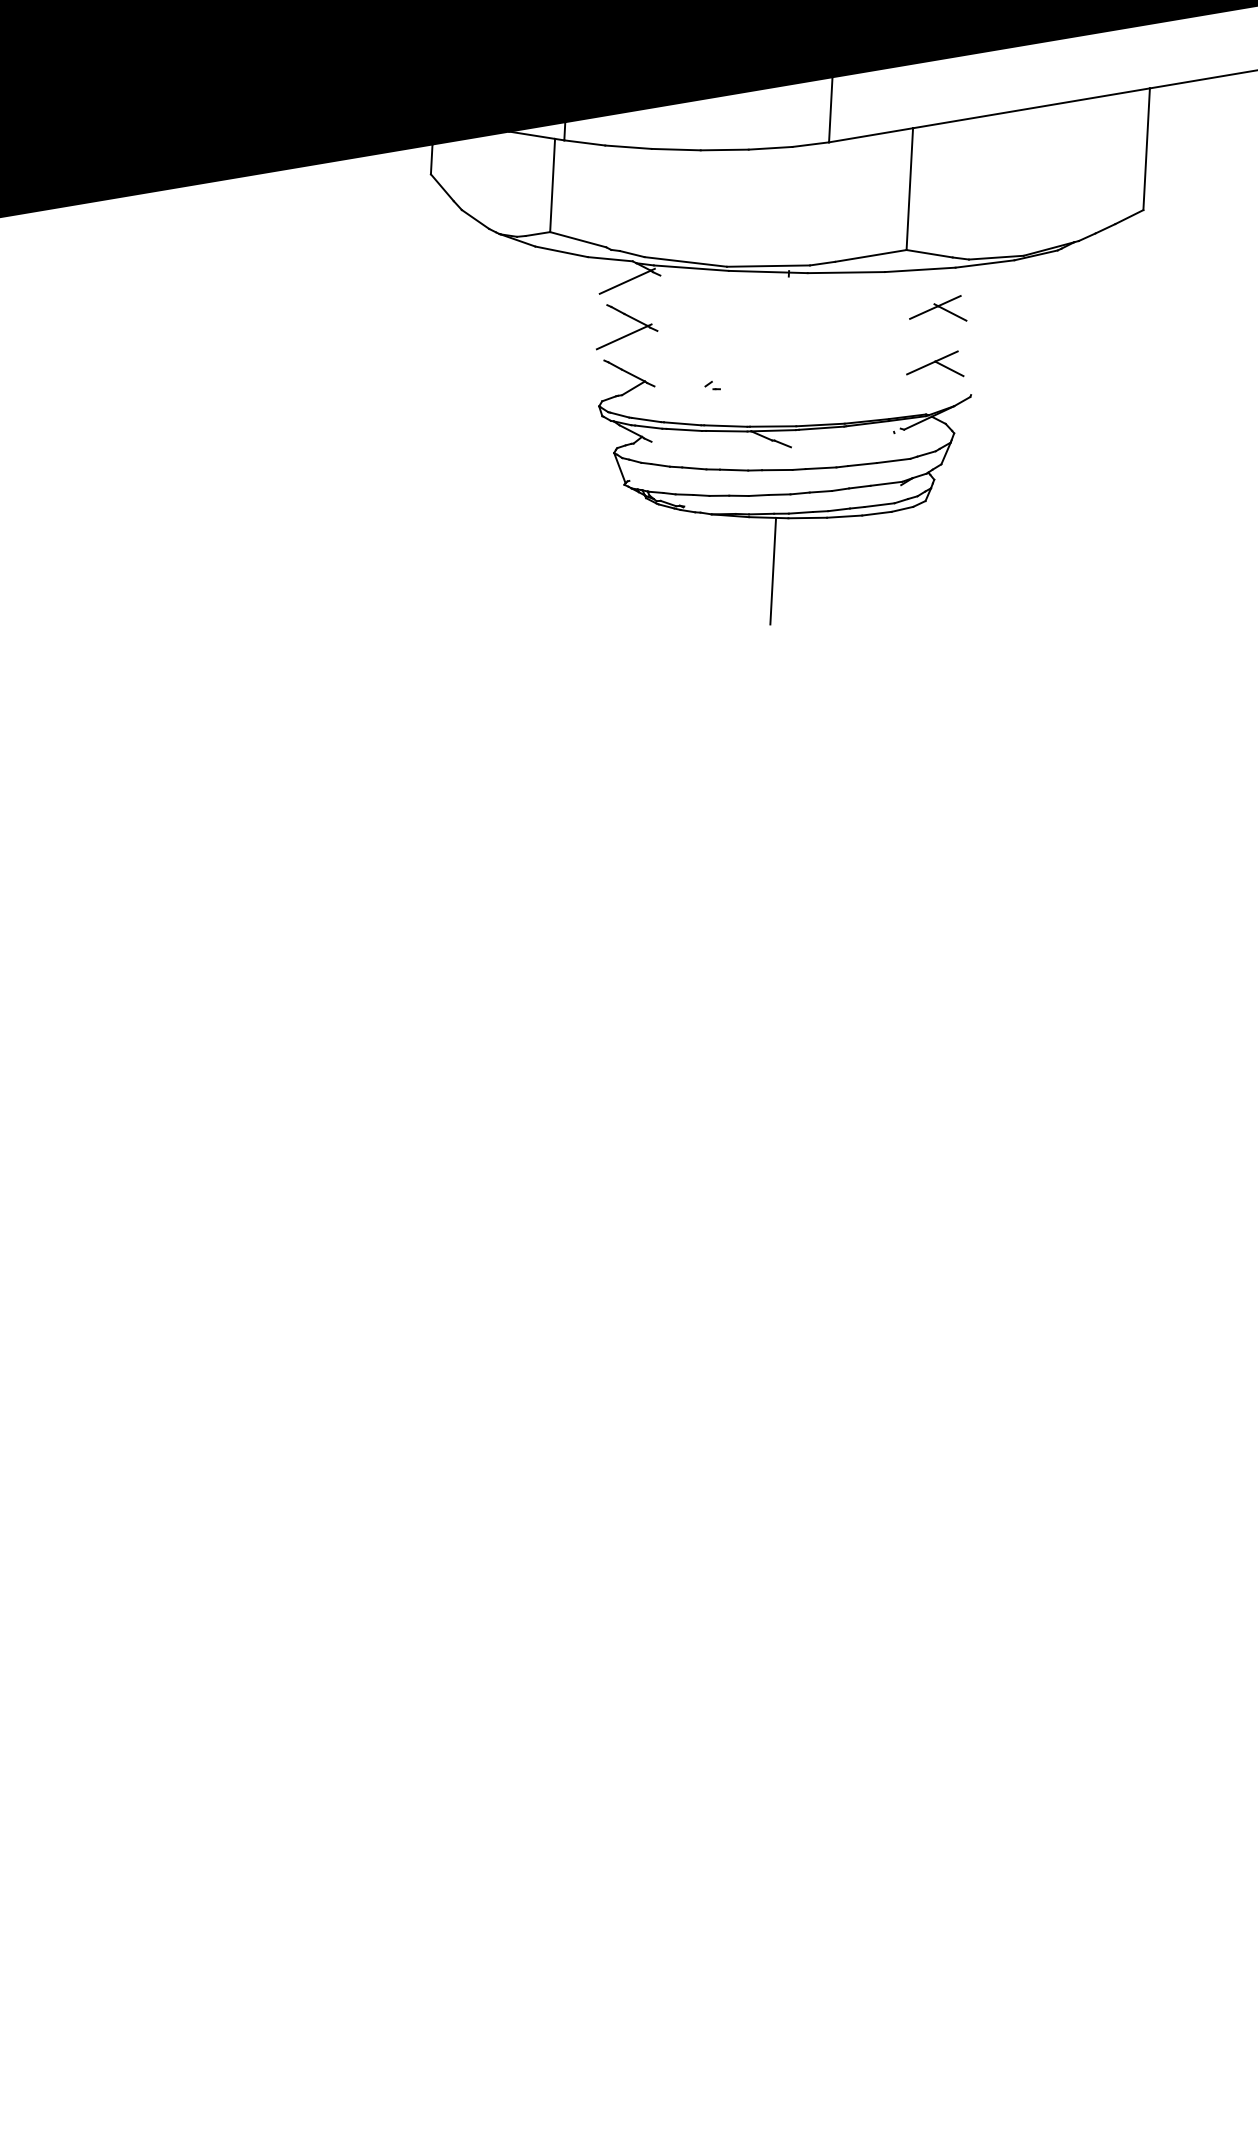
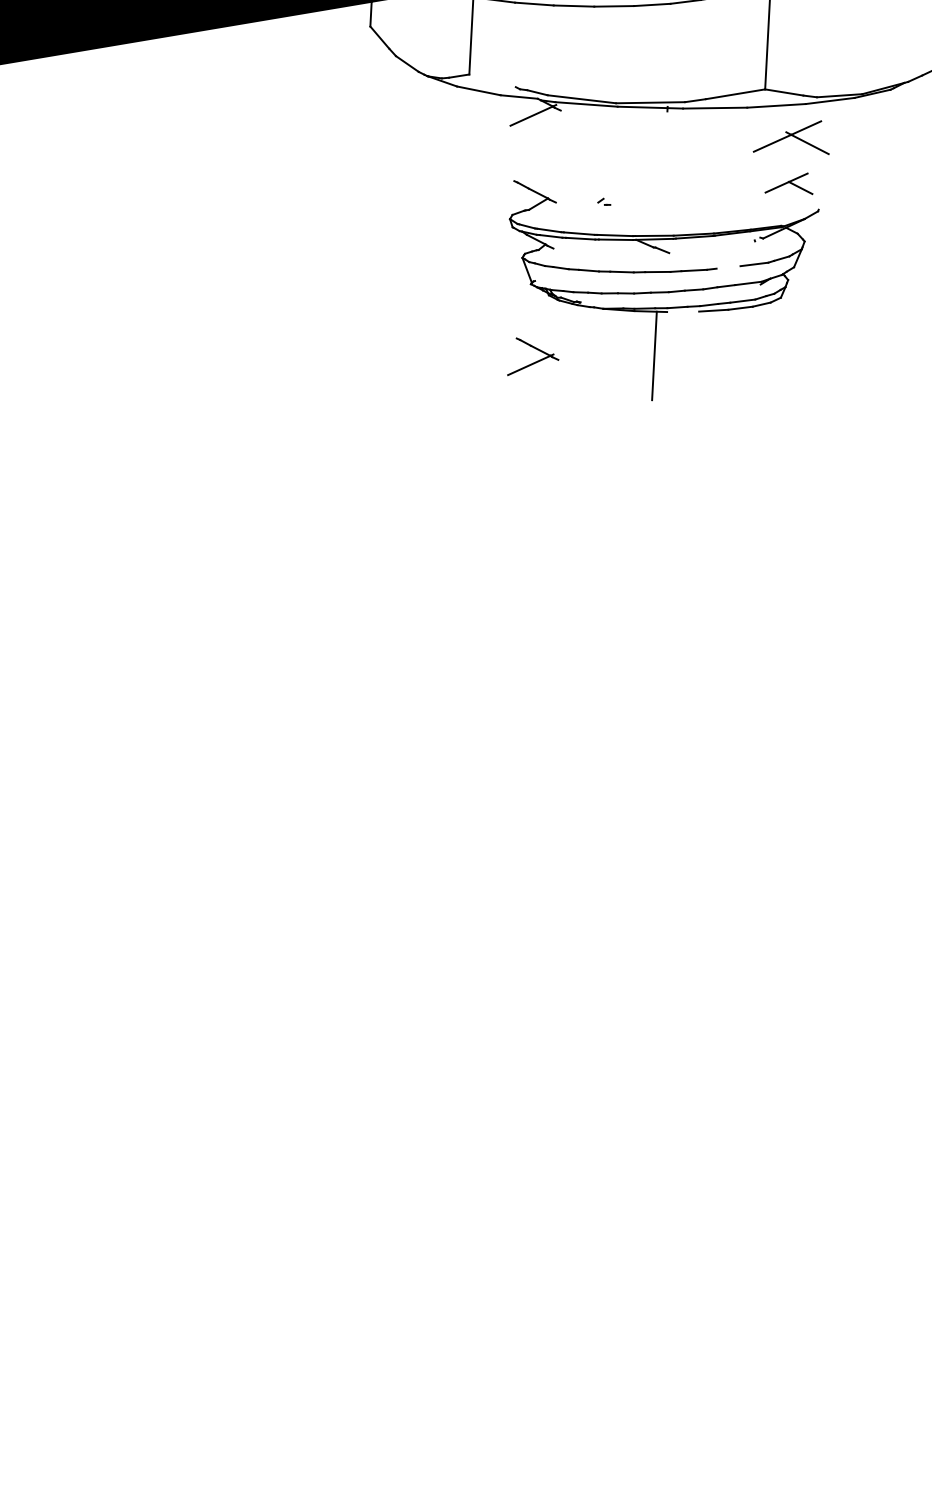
line: (578, 239) -> (492, 80), removed
part: (938, 308) -> (791, 137), size x1.6
part: (628, 333) -> (534, 362), moved
line: (862, 464) -> (728, 267), removed
line: (807, 517) -> (682, 311), removed

